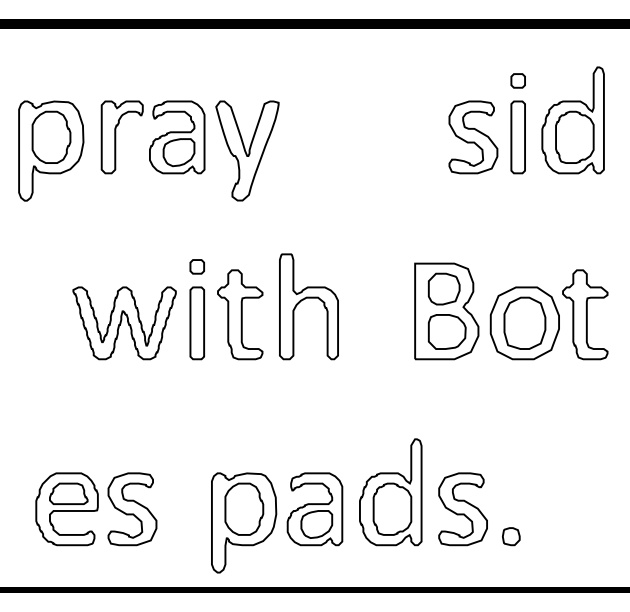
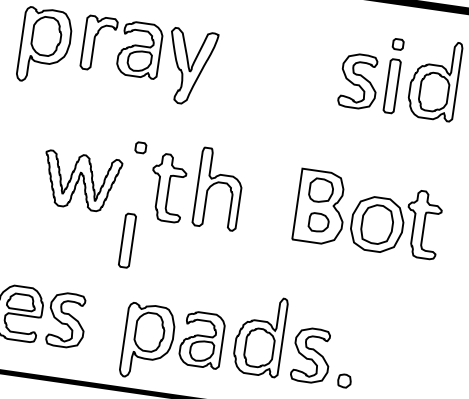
part: (196, 323) -> (126, 240), moved
part: (446, 331) -> (318, 222), size x0.7

